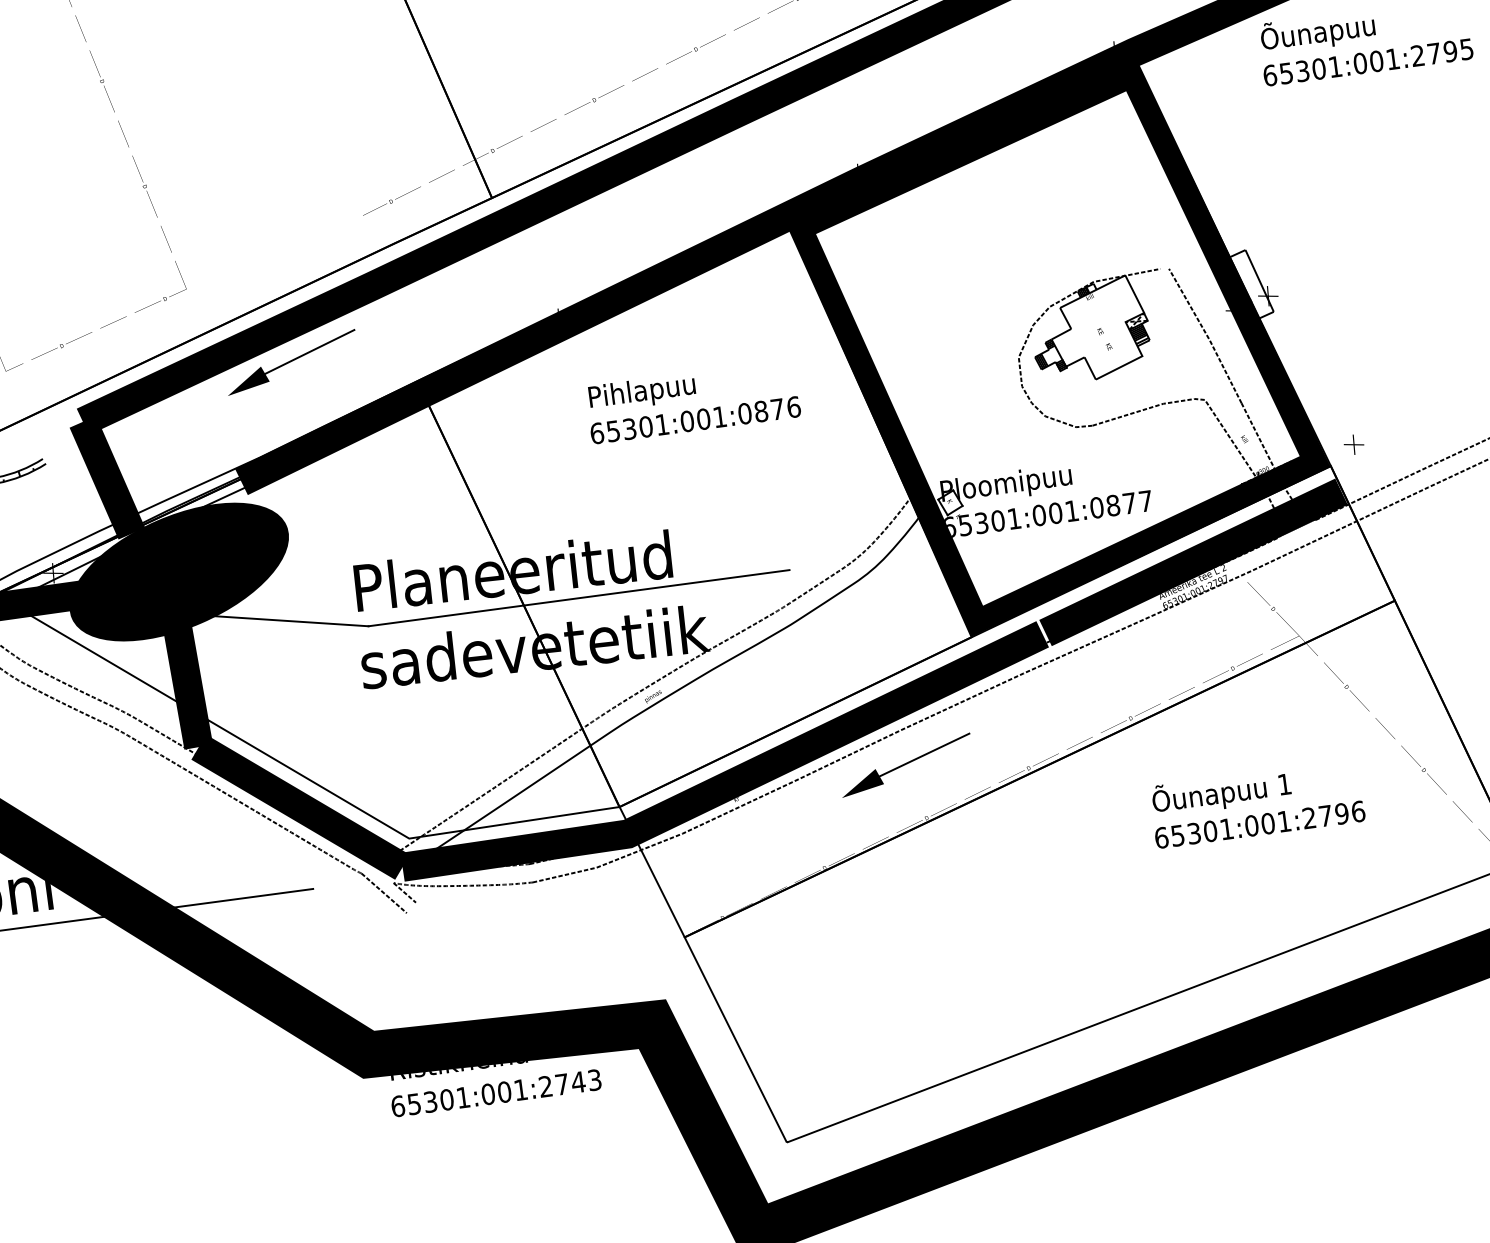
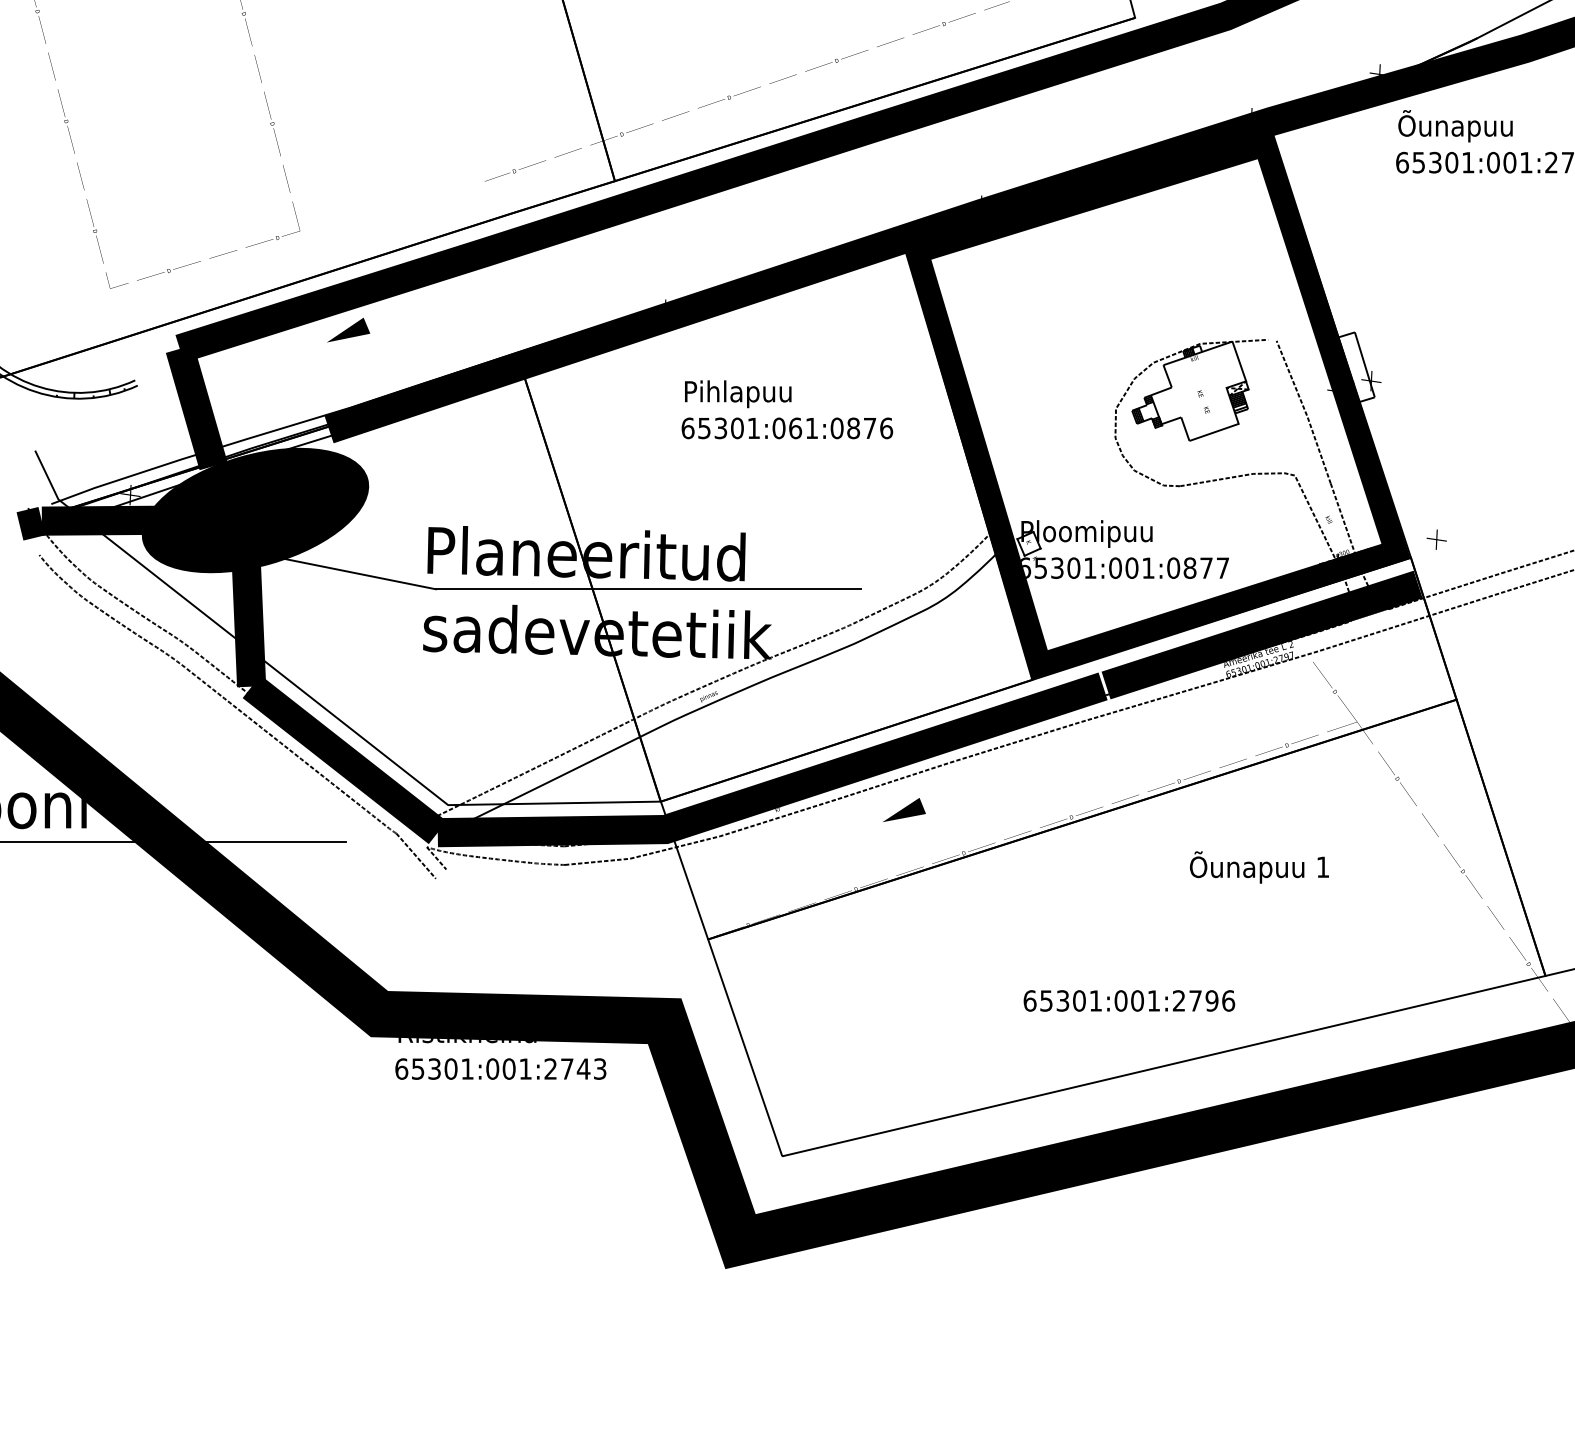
line: (310, 351) -> (414, 309), removed
text: (703, 418) -> (795, 427), 65301:001:0876 -> 65301:061:0876
line: (925, 755) -> (970, 790), removed
text: (1260, 824) -> (1129, 1000), moved

